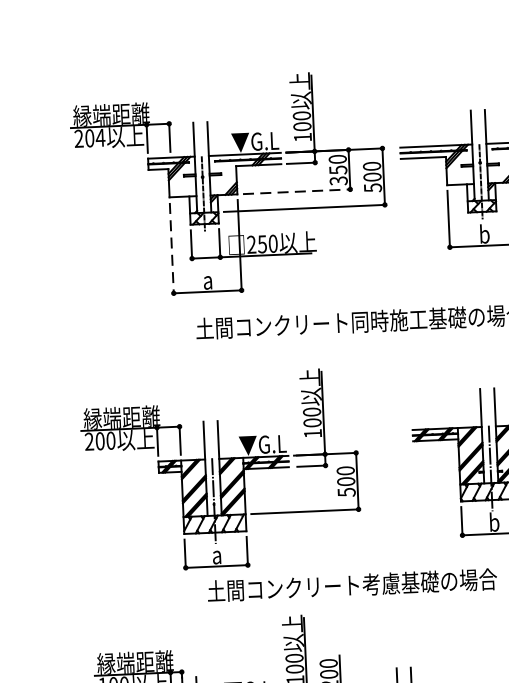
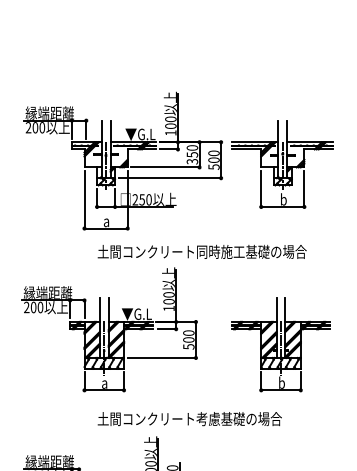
text: (100, 137) -> (42, 127), 204 -> 200
line: (296, 191) -> (165, 167), dashed -> solid
line: (171, 247) -> (84, 199), dashed -> solid
part: (220, 470) -> (109, 329), moved

